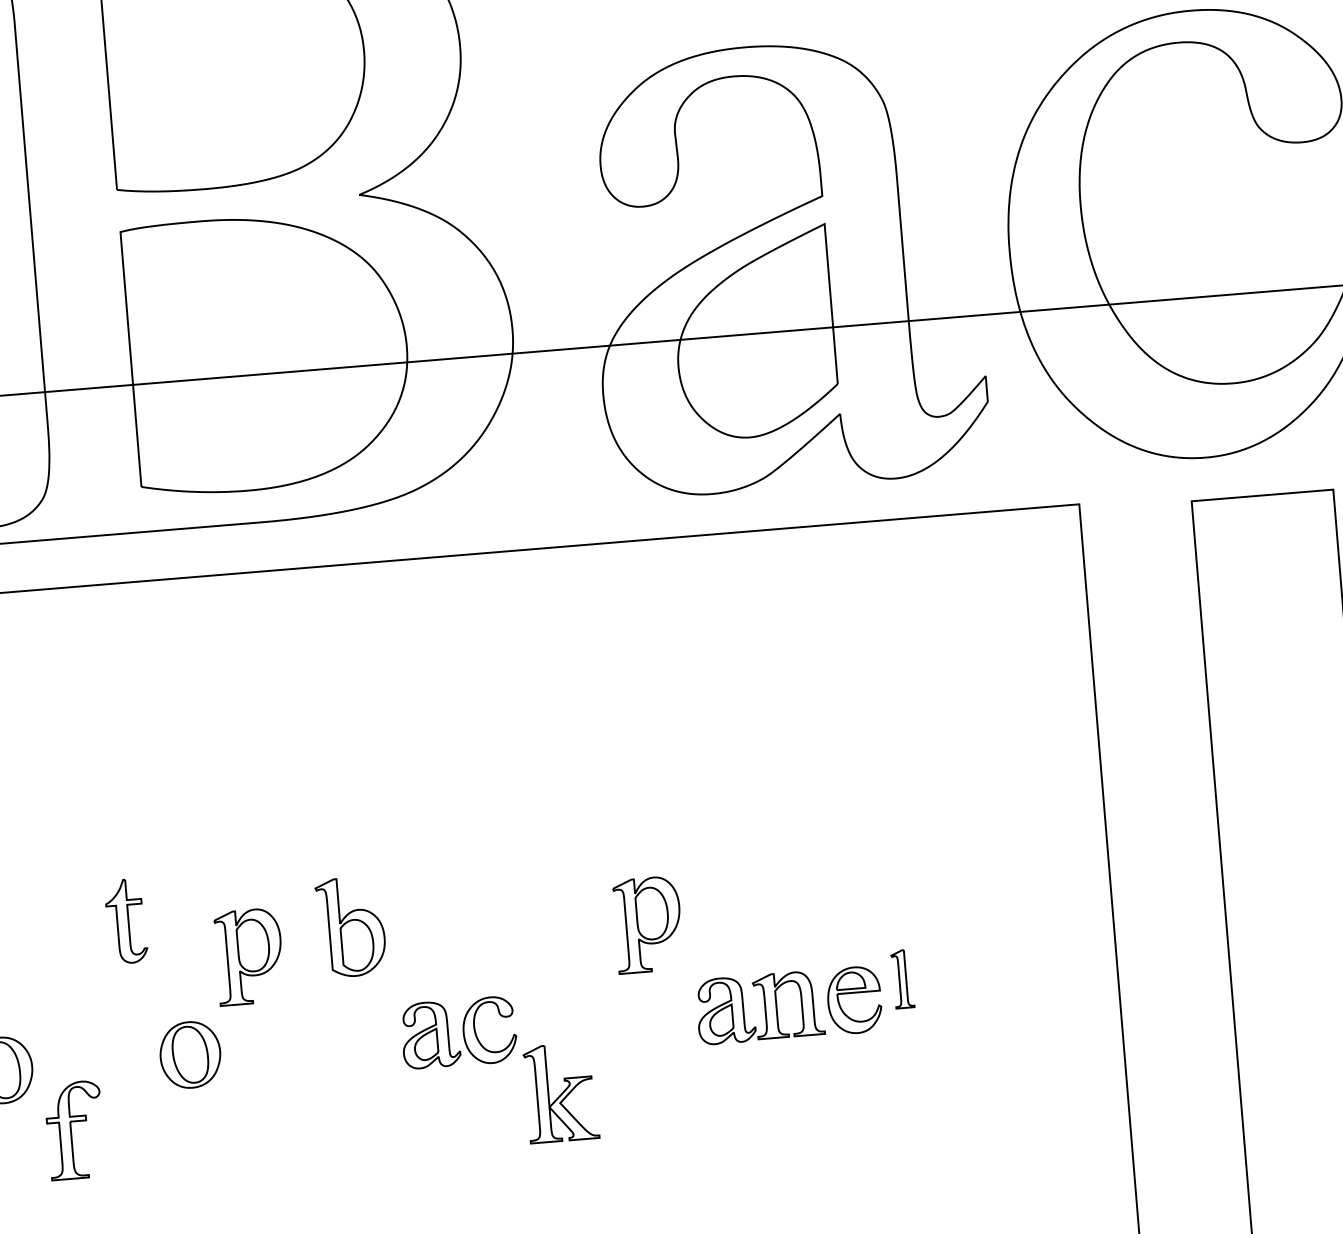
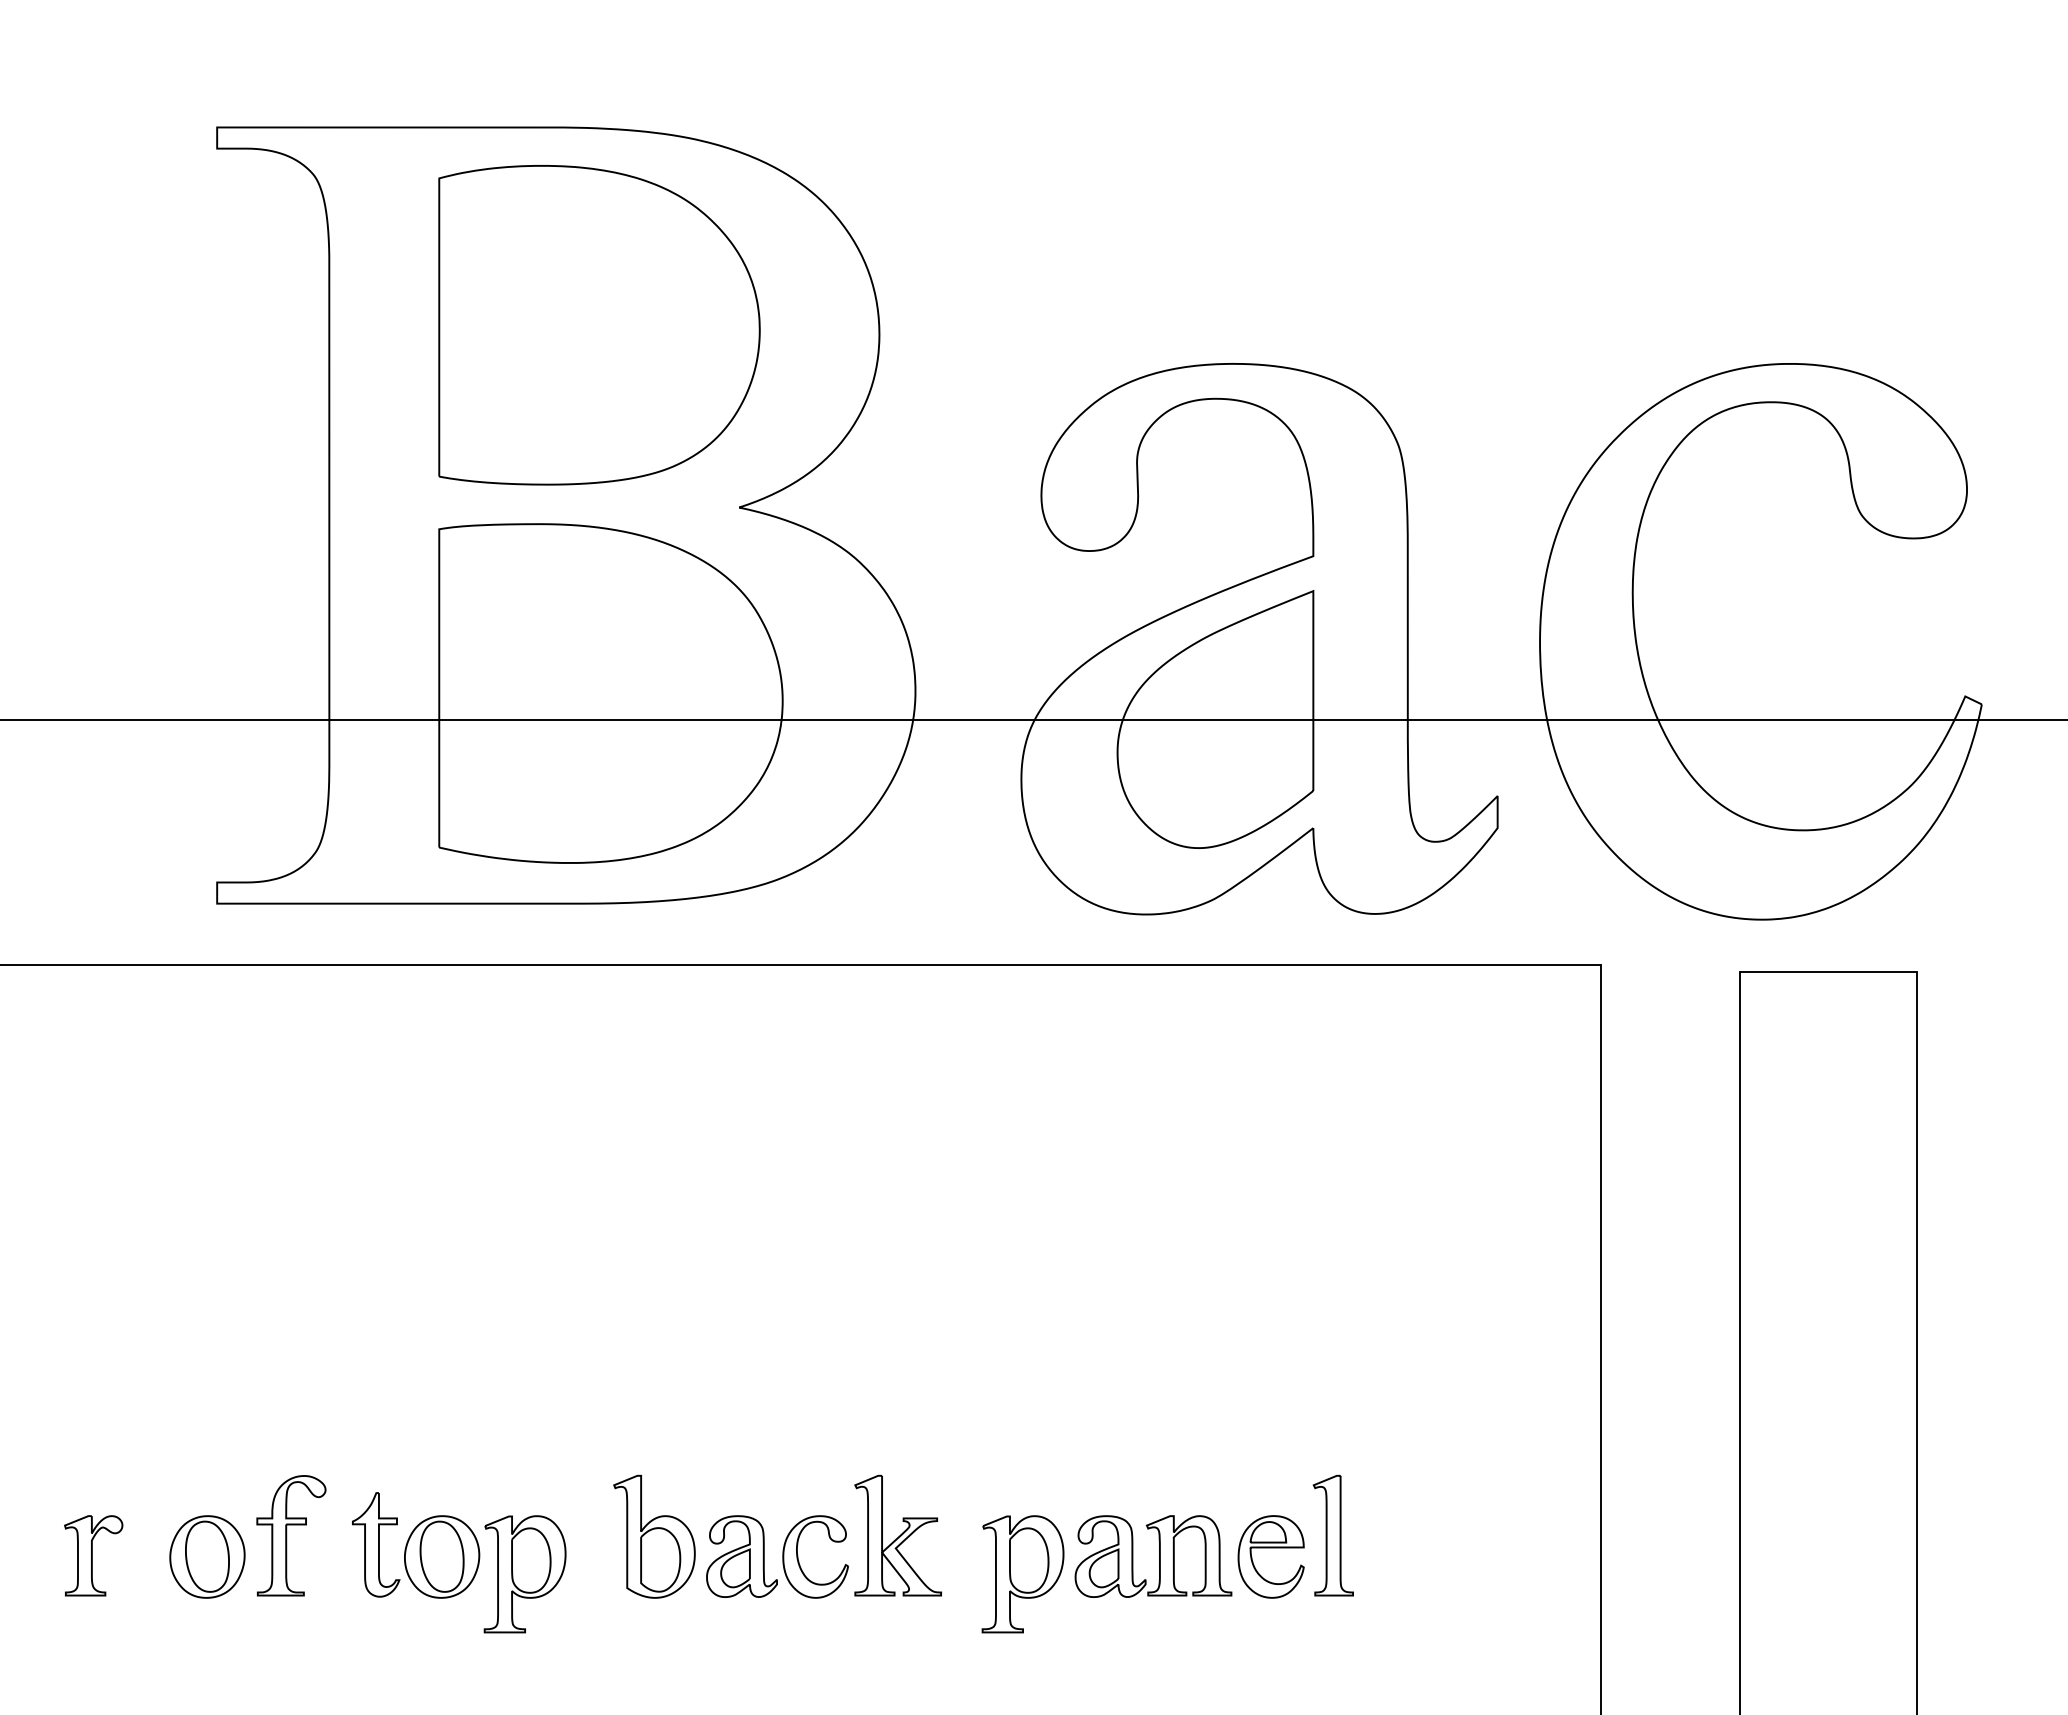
part: (126, 921) -> (376, 1544), moved
part: (647, 925) -> (1022, 1574), moved
part: (351, 926) -> (654, 1536), moved
part: (248, 957) -> (524, 1574), moved
part: (902, 979) -> (1332, 1535), size x1.67
part: (560, 1092) -> (897, 1535), moved
part: (75, 1130) -> (291, 1535), moved

